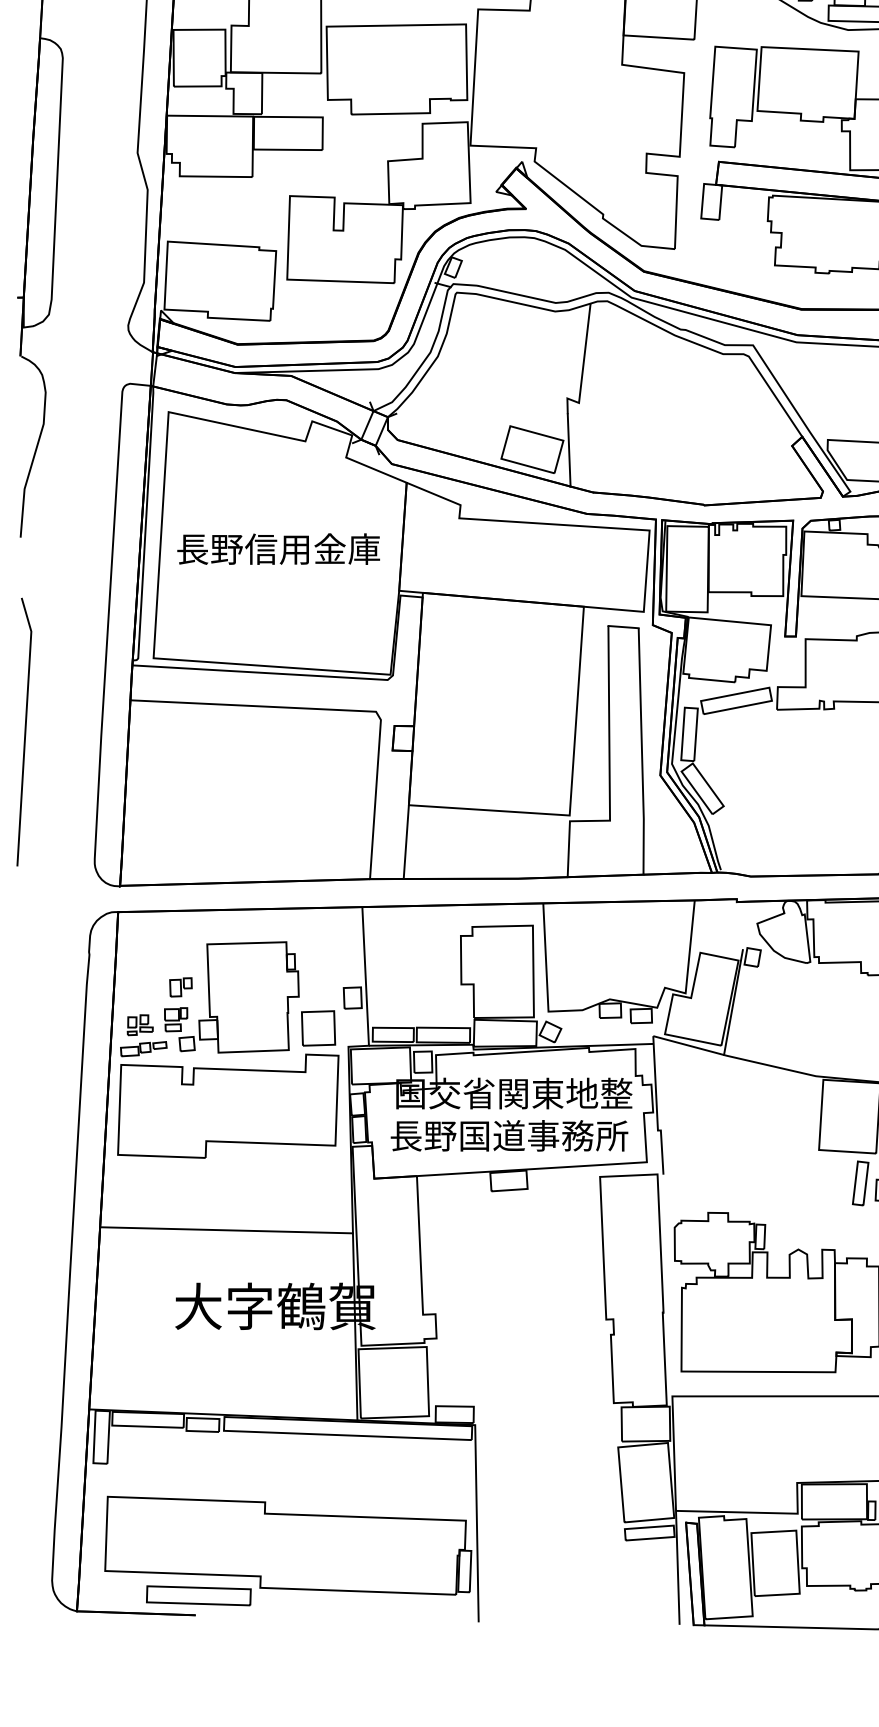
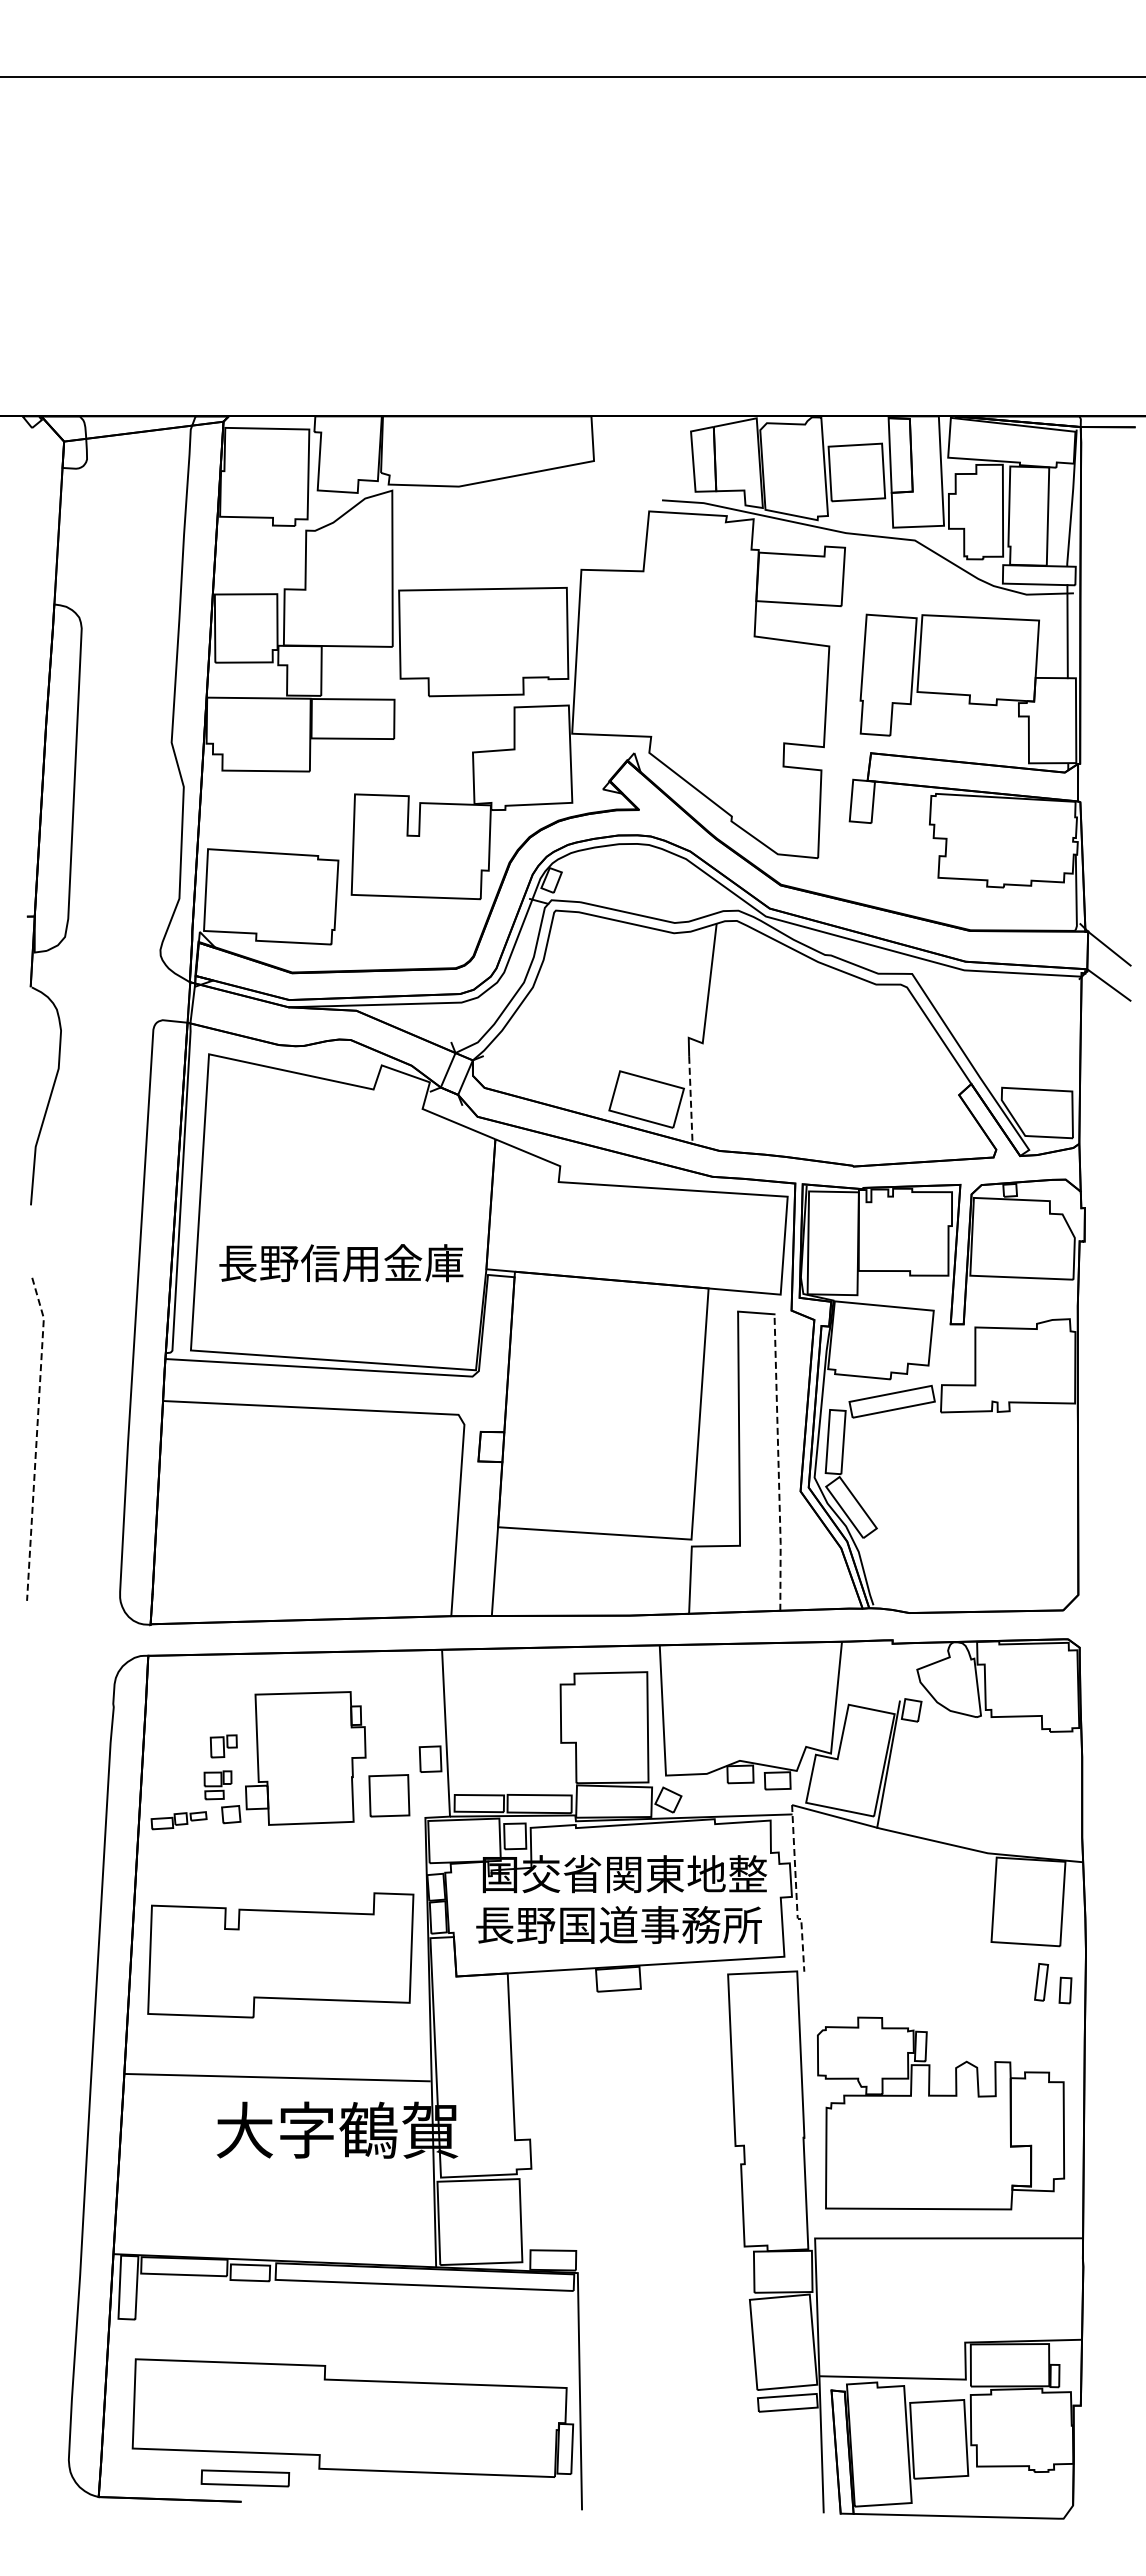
line: (568, 450) -> (690, 1100), solid -> dashed
text: (278, 549) -> (341, 1263), moved
line: (25, 730) -> (36, 1437), solid -> dashed
line: (641, 752) -> (778, 1463), solid -> dashed
part: (139, 1024) -> (174, 1791), removed
part: (228, 1106) -> (280, 1955), moved
line: (656, 1107) -> (796, 1891), solid -> dashed
part: (860, 1183) -> (1041, 1982), size x0.7
line: (226, 1230) -> (277, 2077), moved
part: (198, 1595) -> (245, 2478), size x0.7

